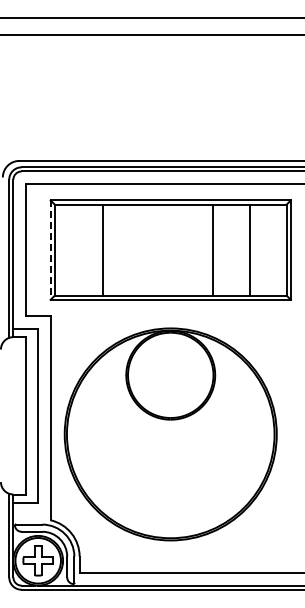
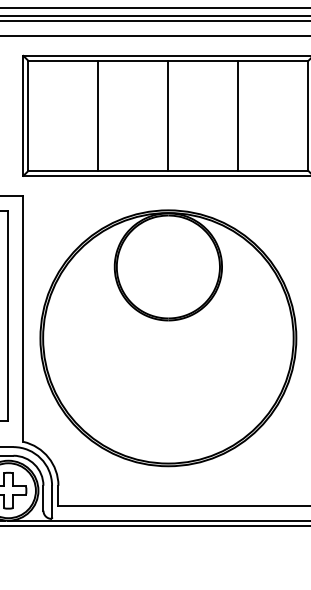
line: (102, 249) -> (98, 115), moved
line: (212, 249) -> (168, 115), moved
line: (249, 249) -> (238, 115), moved
line: (50, 250) -> (23, 116), dashed -> solid

